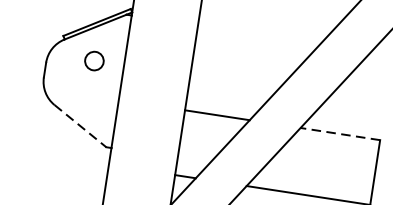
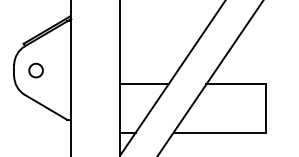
circle: (93, 60) -> (35, 70), moved
line: (80, 126) -> (46, 107), dashed -> solid
line: (340, 134) -> (236, 84), dashed -> solid

